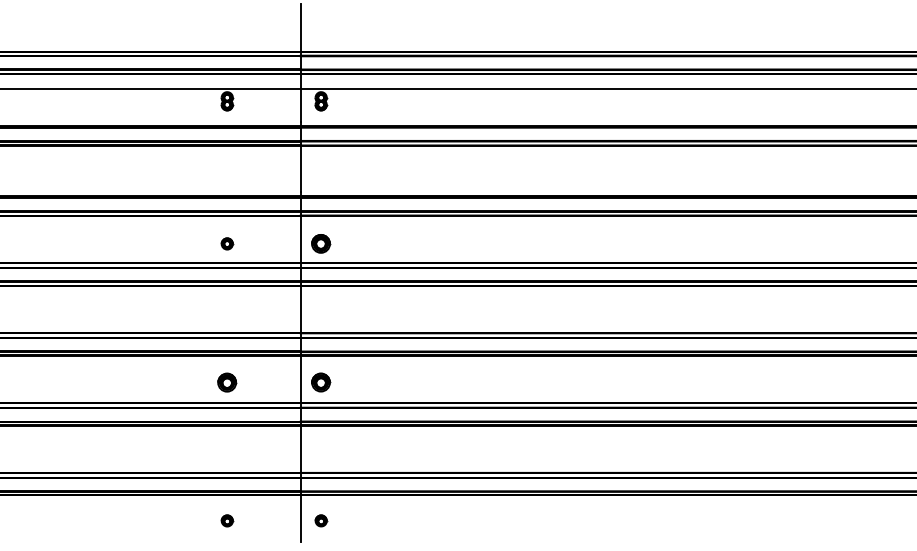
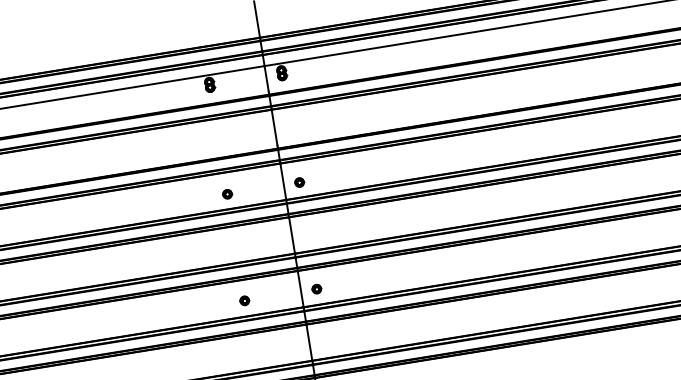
part: (321, 243) -> (299, 182), size x0.62
part: (227, 382) -> (244, 300), size x0.62
part: (321, 382) -> (317, 288), size x0.62

